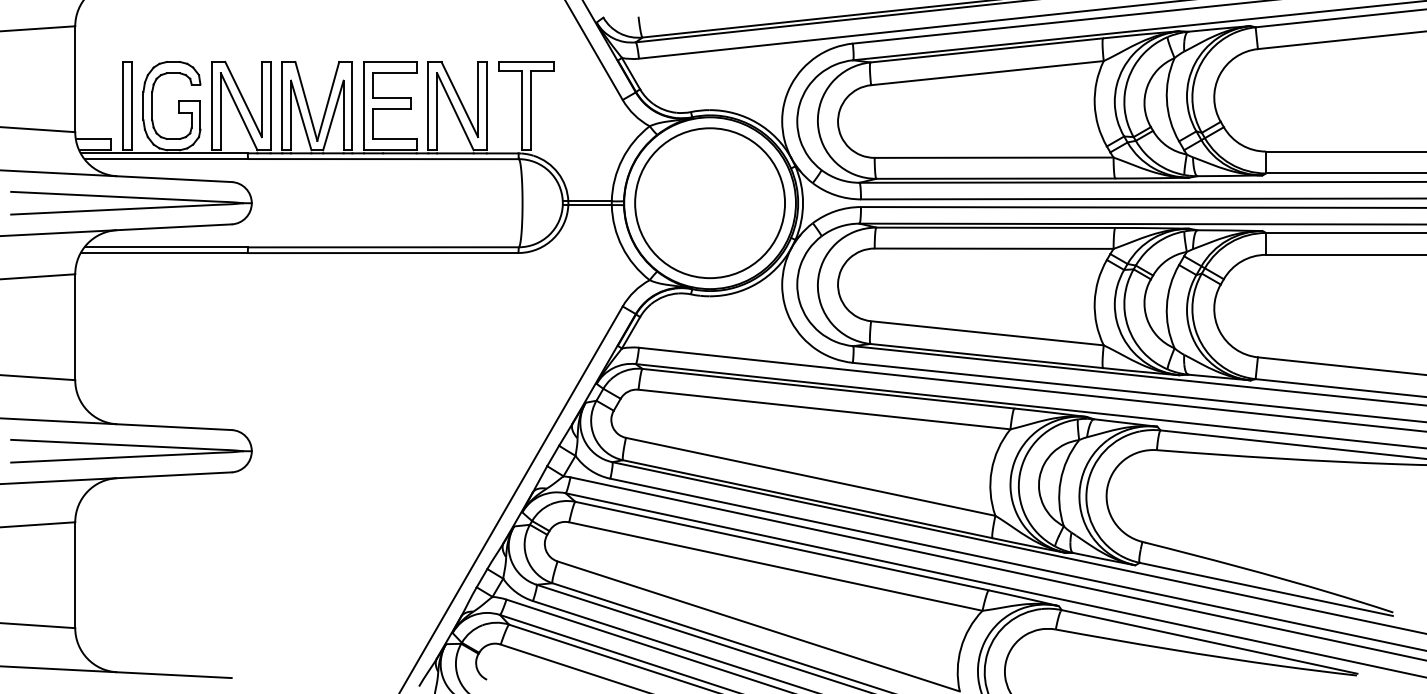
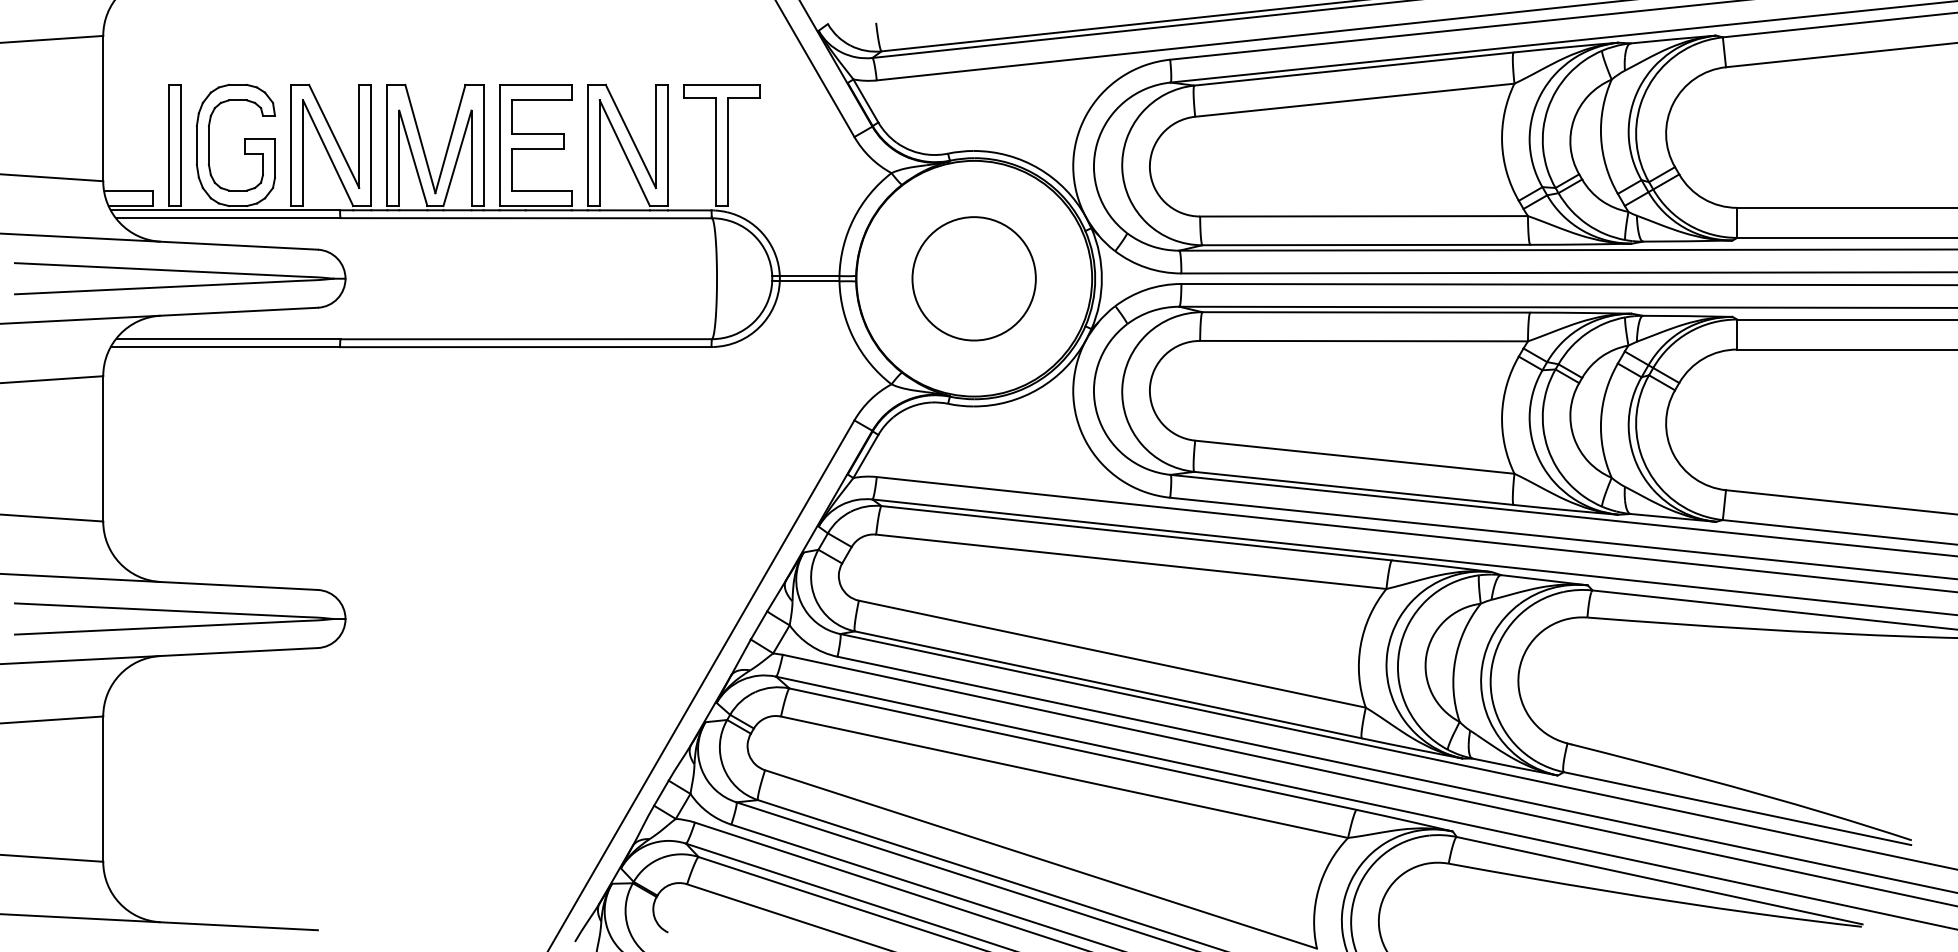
circle: (709, 203) -> (973, 278), size x0.6

